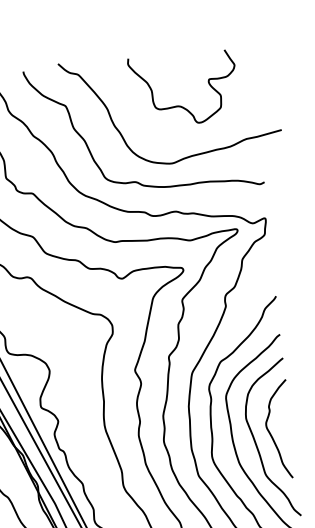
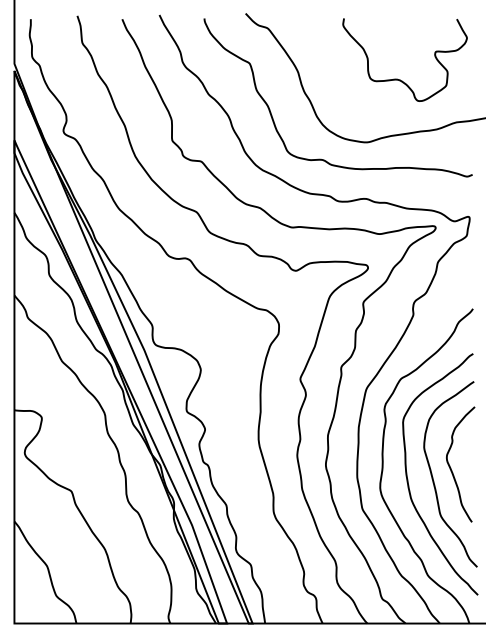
curve: (178, 105) -> (397, 78), moved

